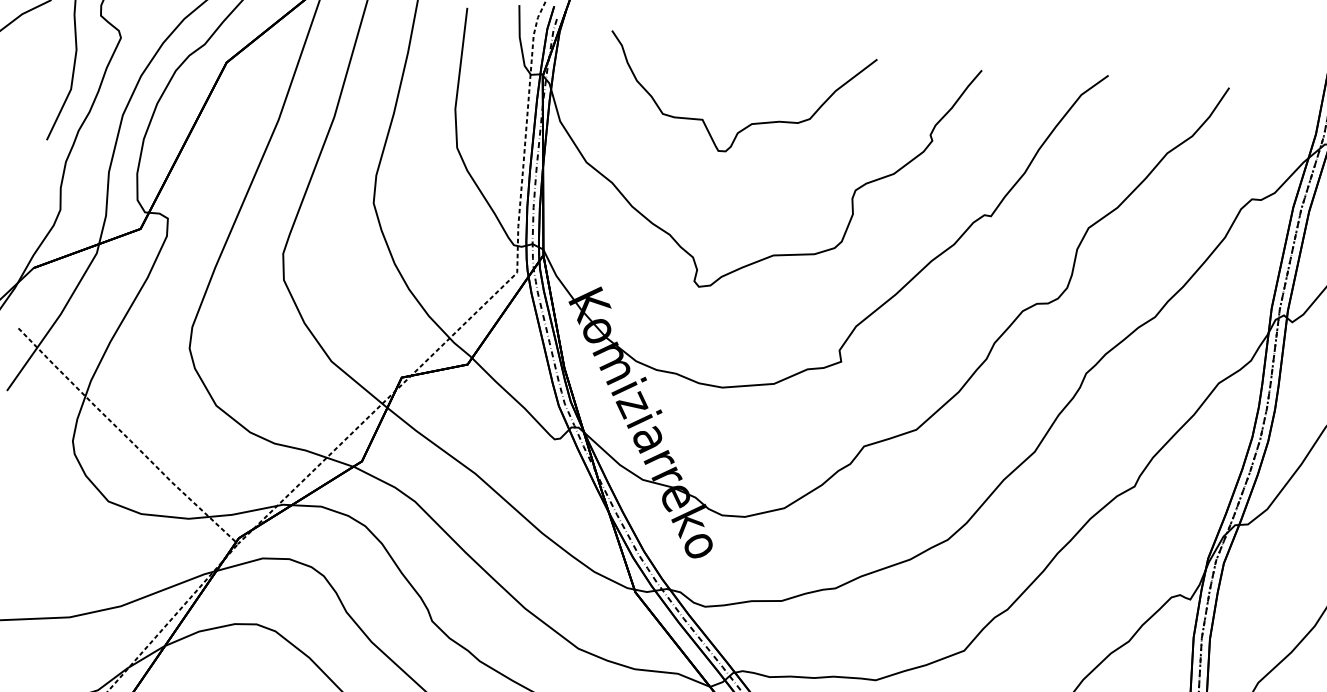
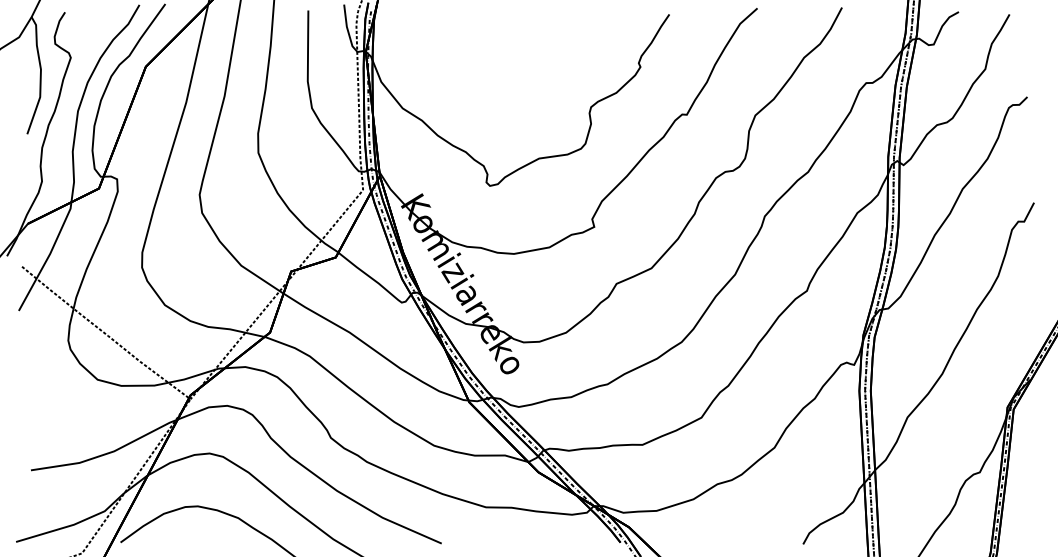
curve: (750, 122) -> (513, 68), removed

